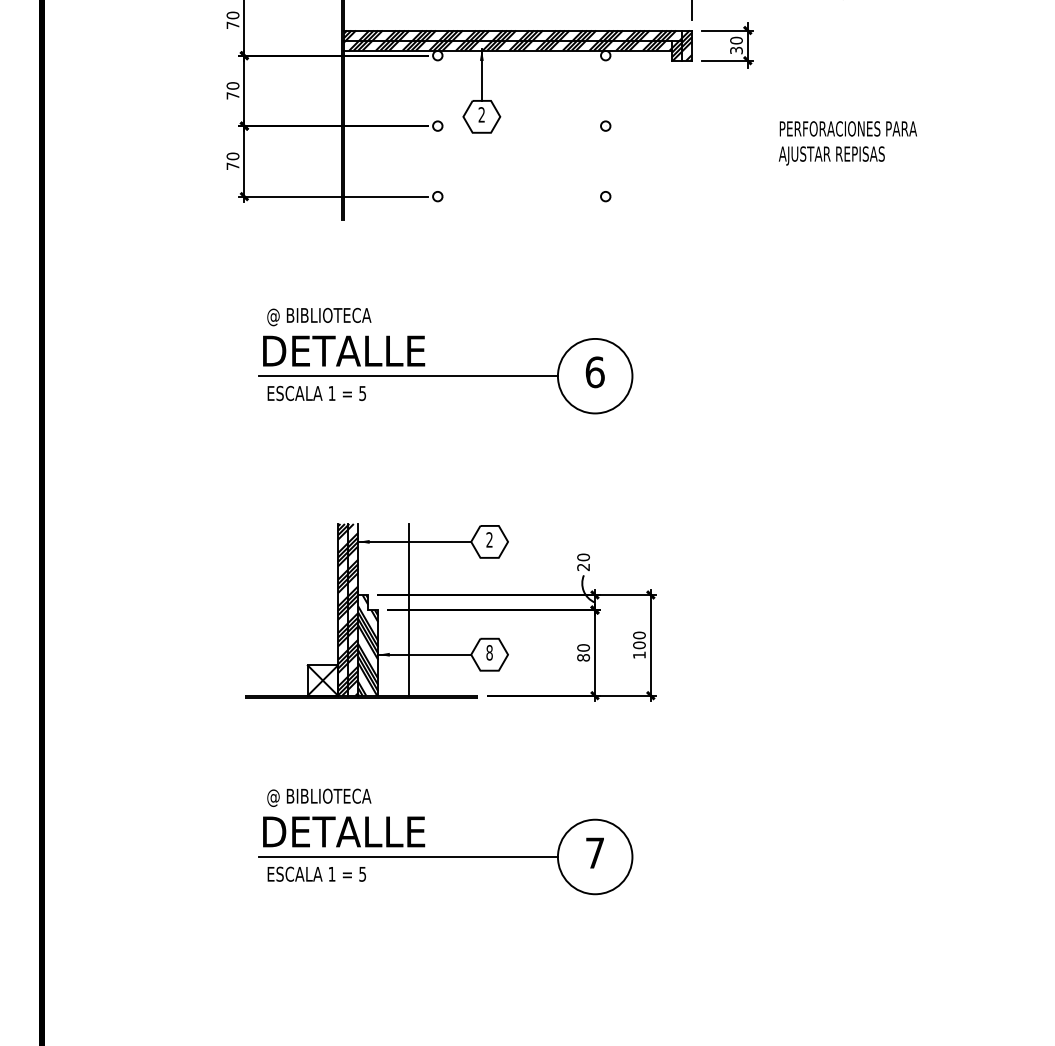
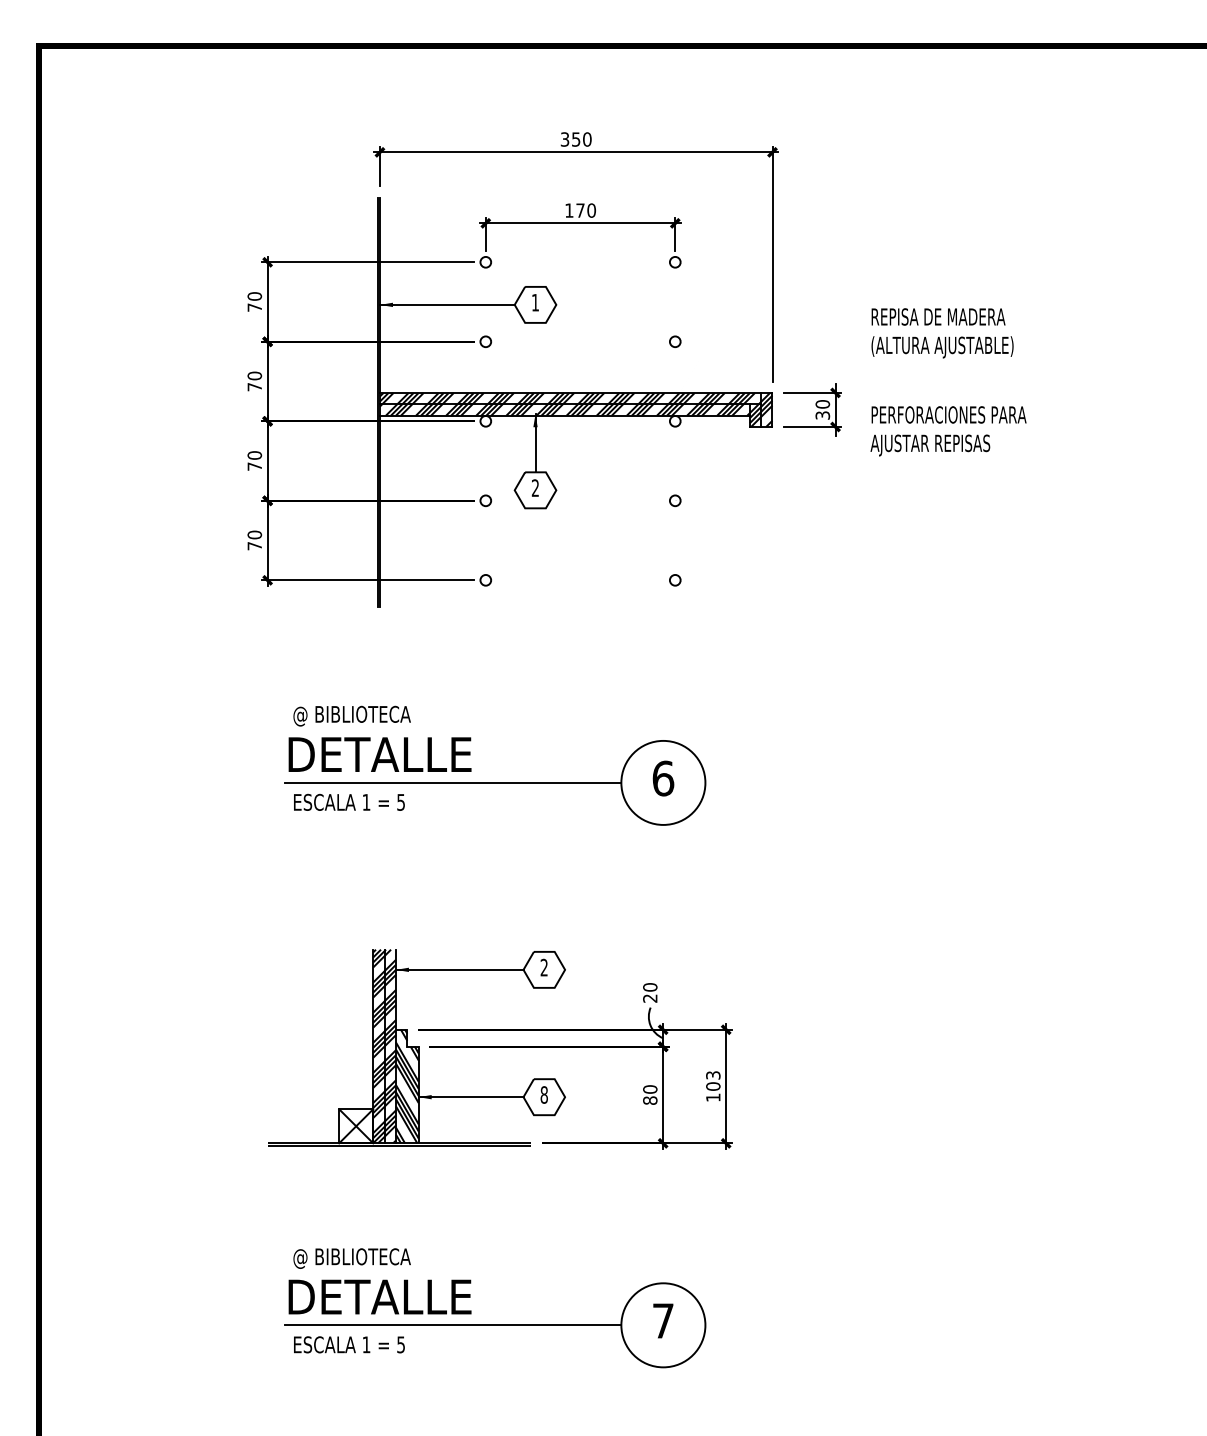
text: (847, 143) -> (948, 431), moved
line: (408, 609) -> (452, 1046), removed
text: (639, 635) -> (713, 1075), 100 -> 103

